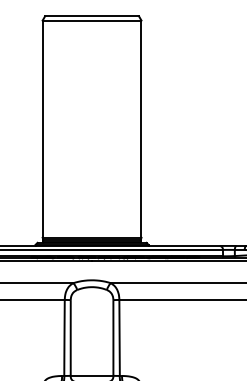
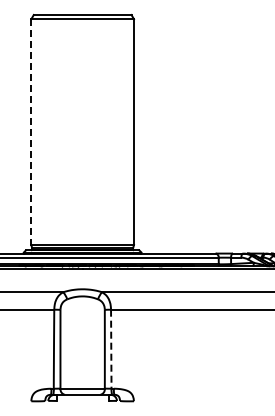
line: (42, 129) -> (31, 132), solid -> dashed
line: (119, 338) -> (111, 349), solid -> dashed

